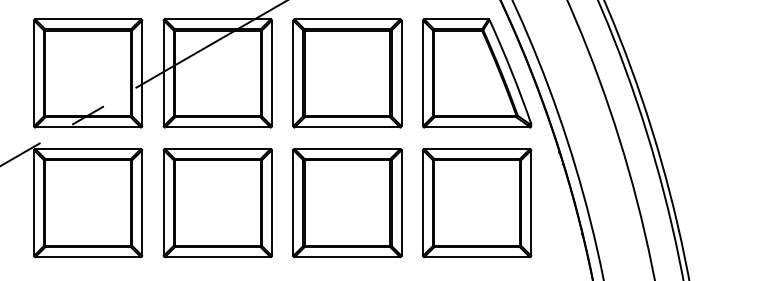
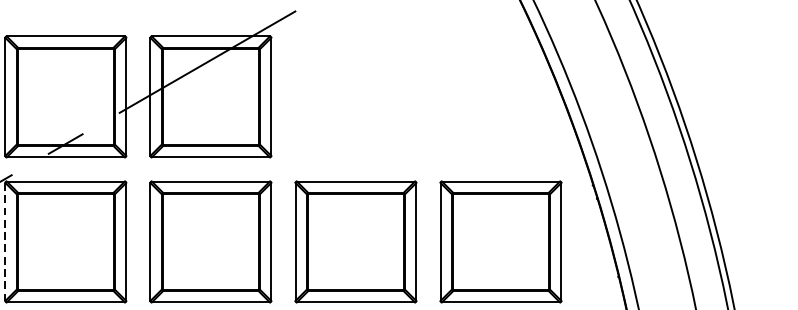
part: (347, 73) -> (355, 97), removed
part: (477, 73) -> (501, 97), removed
line: (34, 203) -> (5, 242), solid -> dashed

